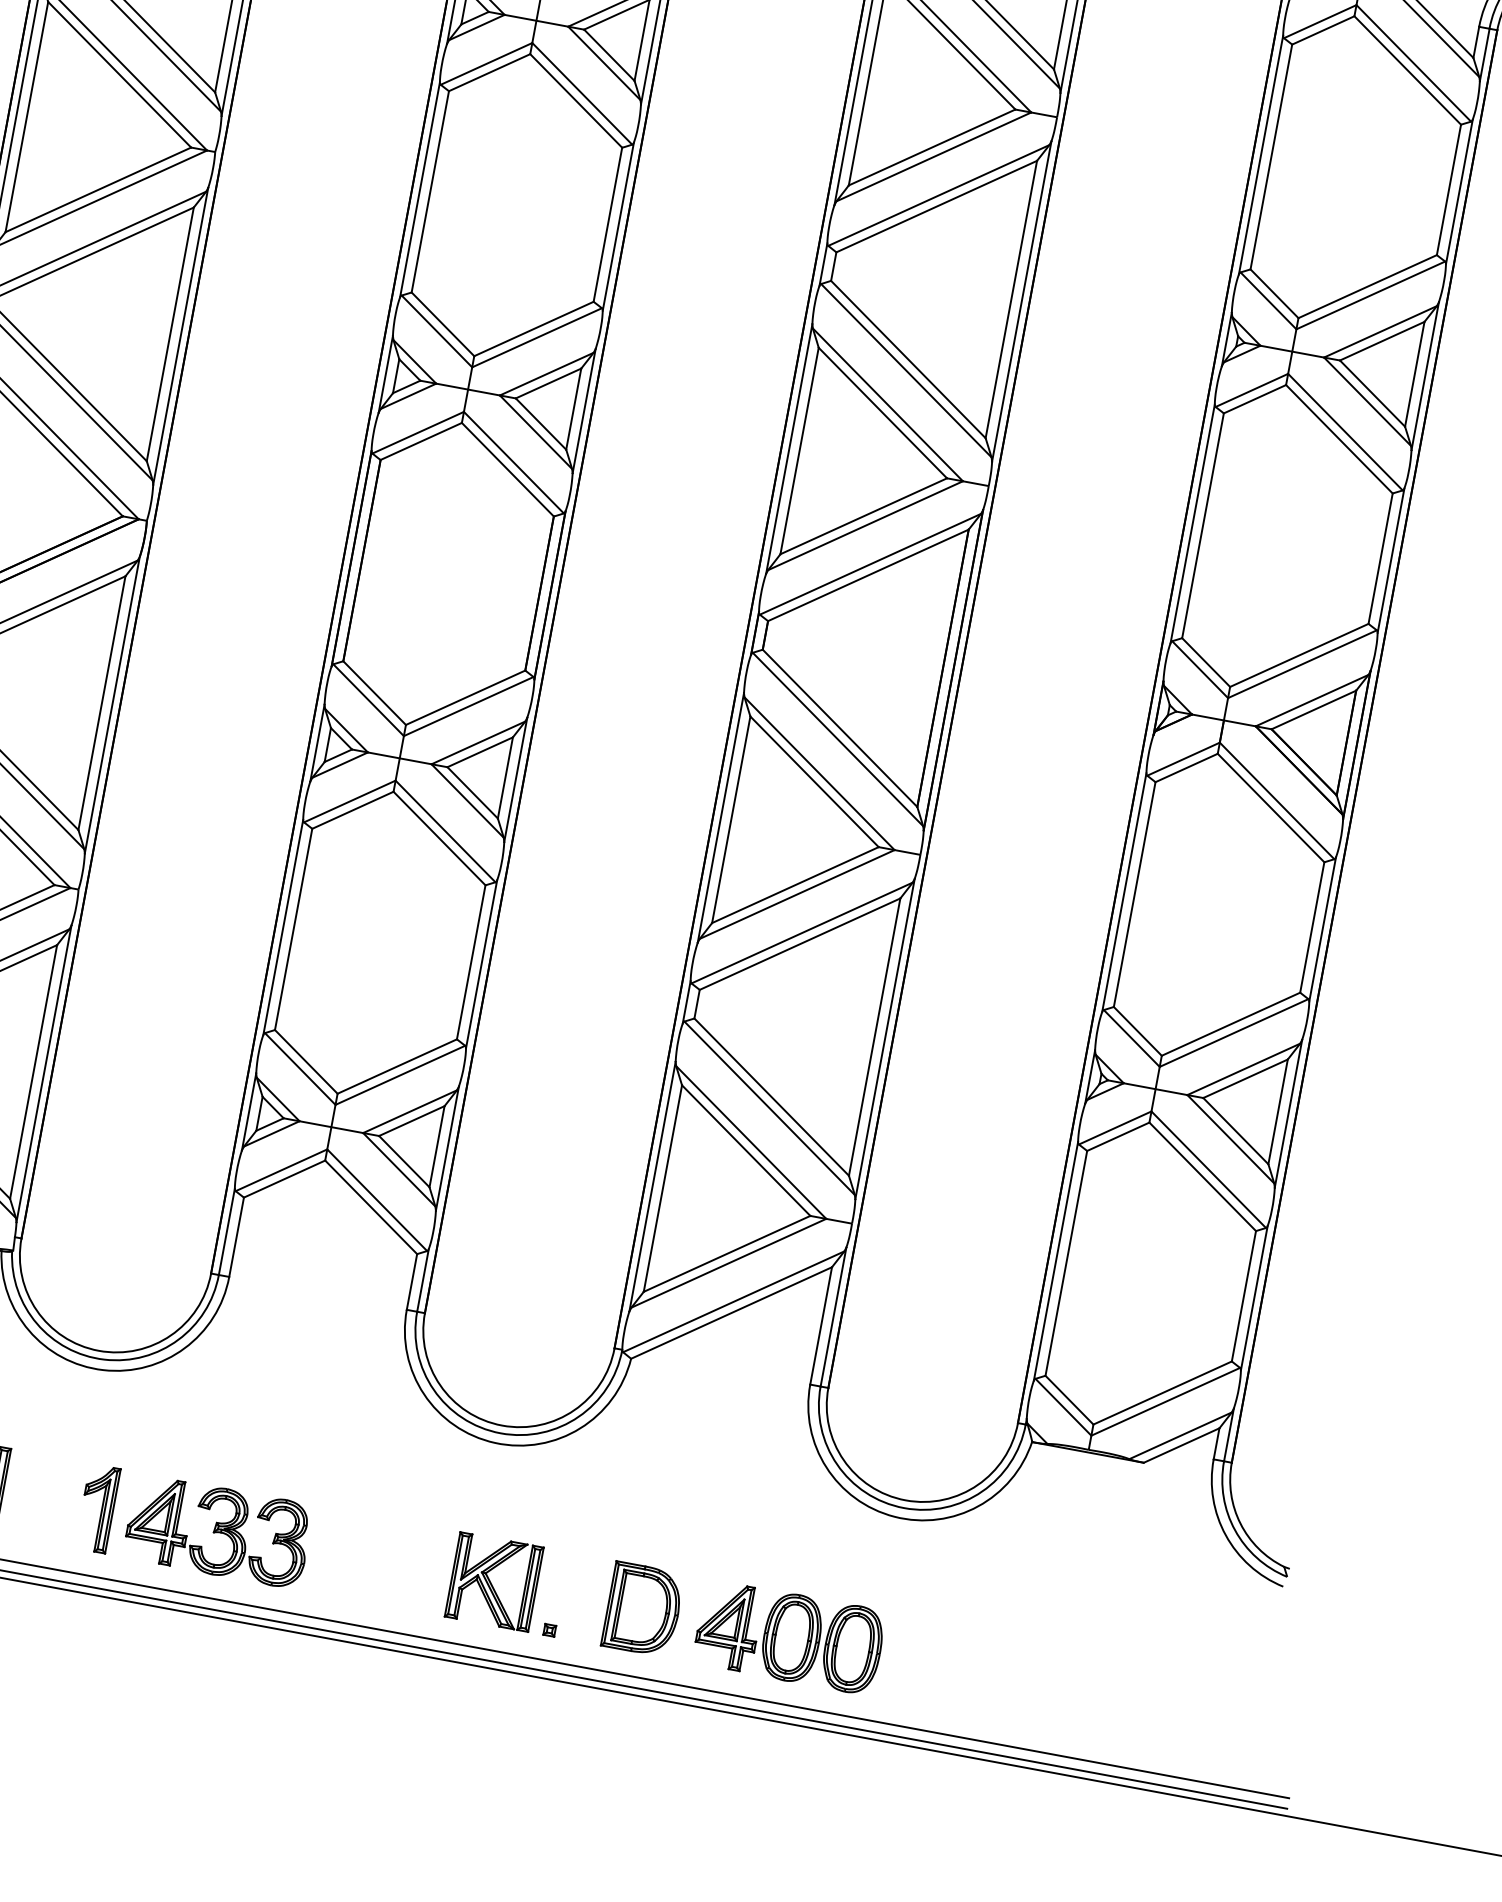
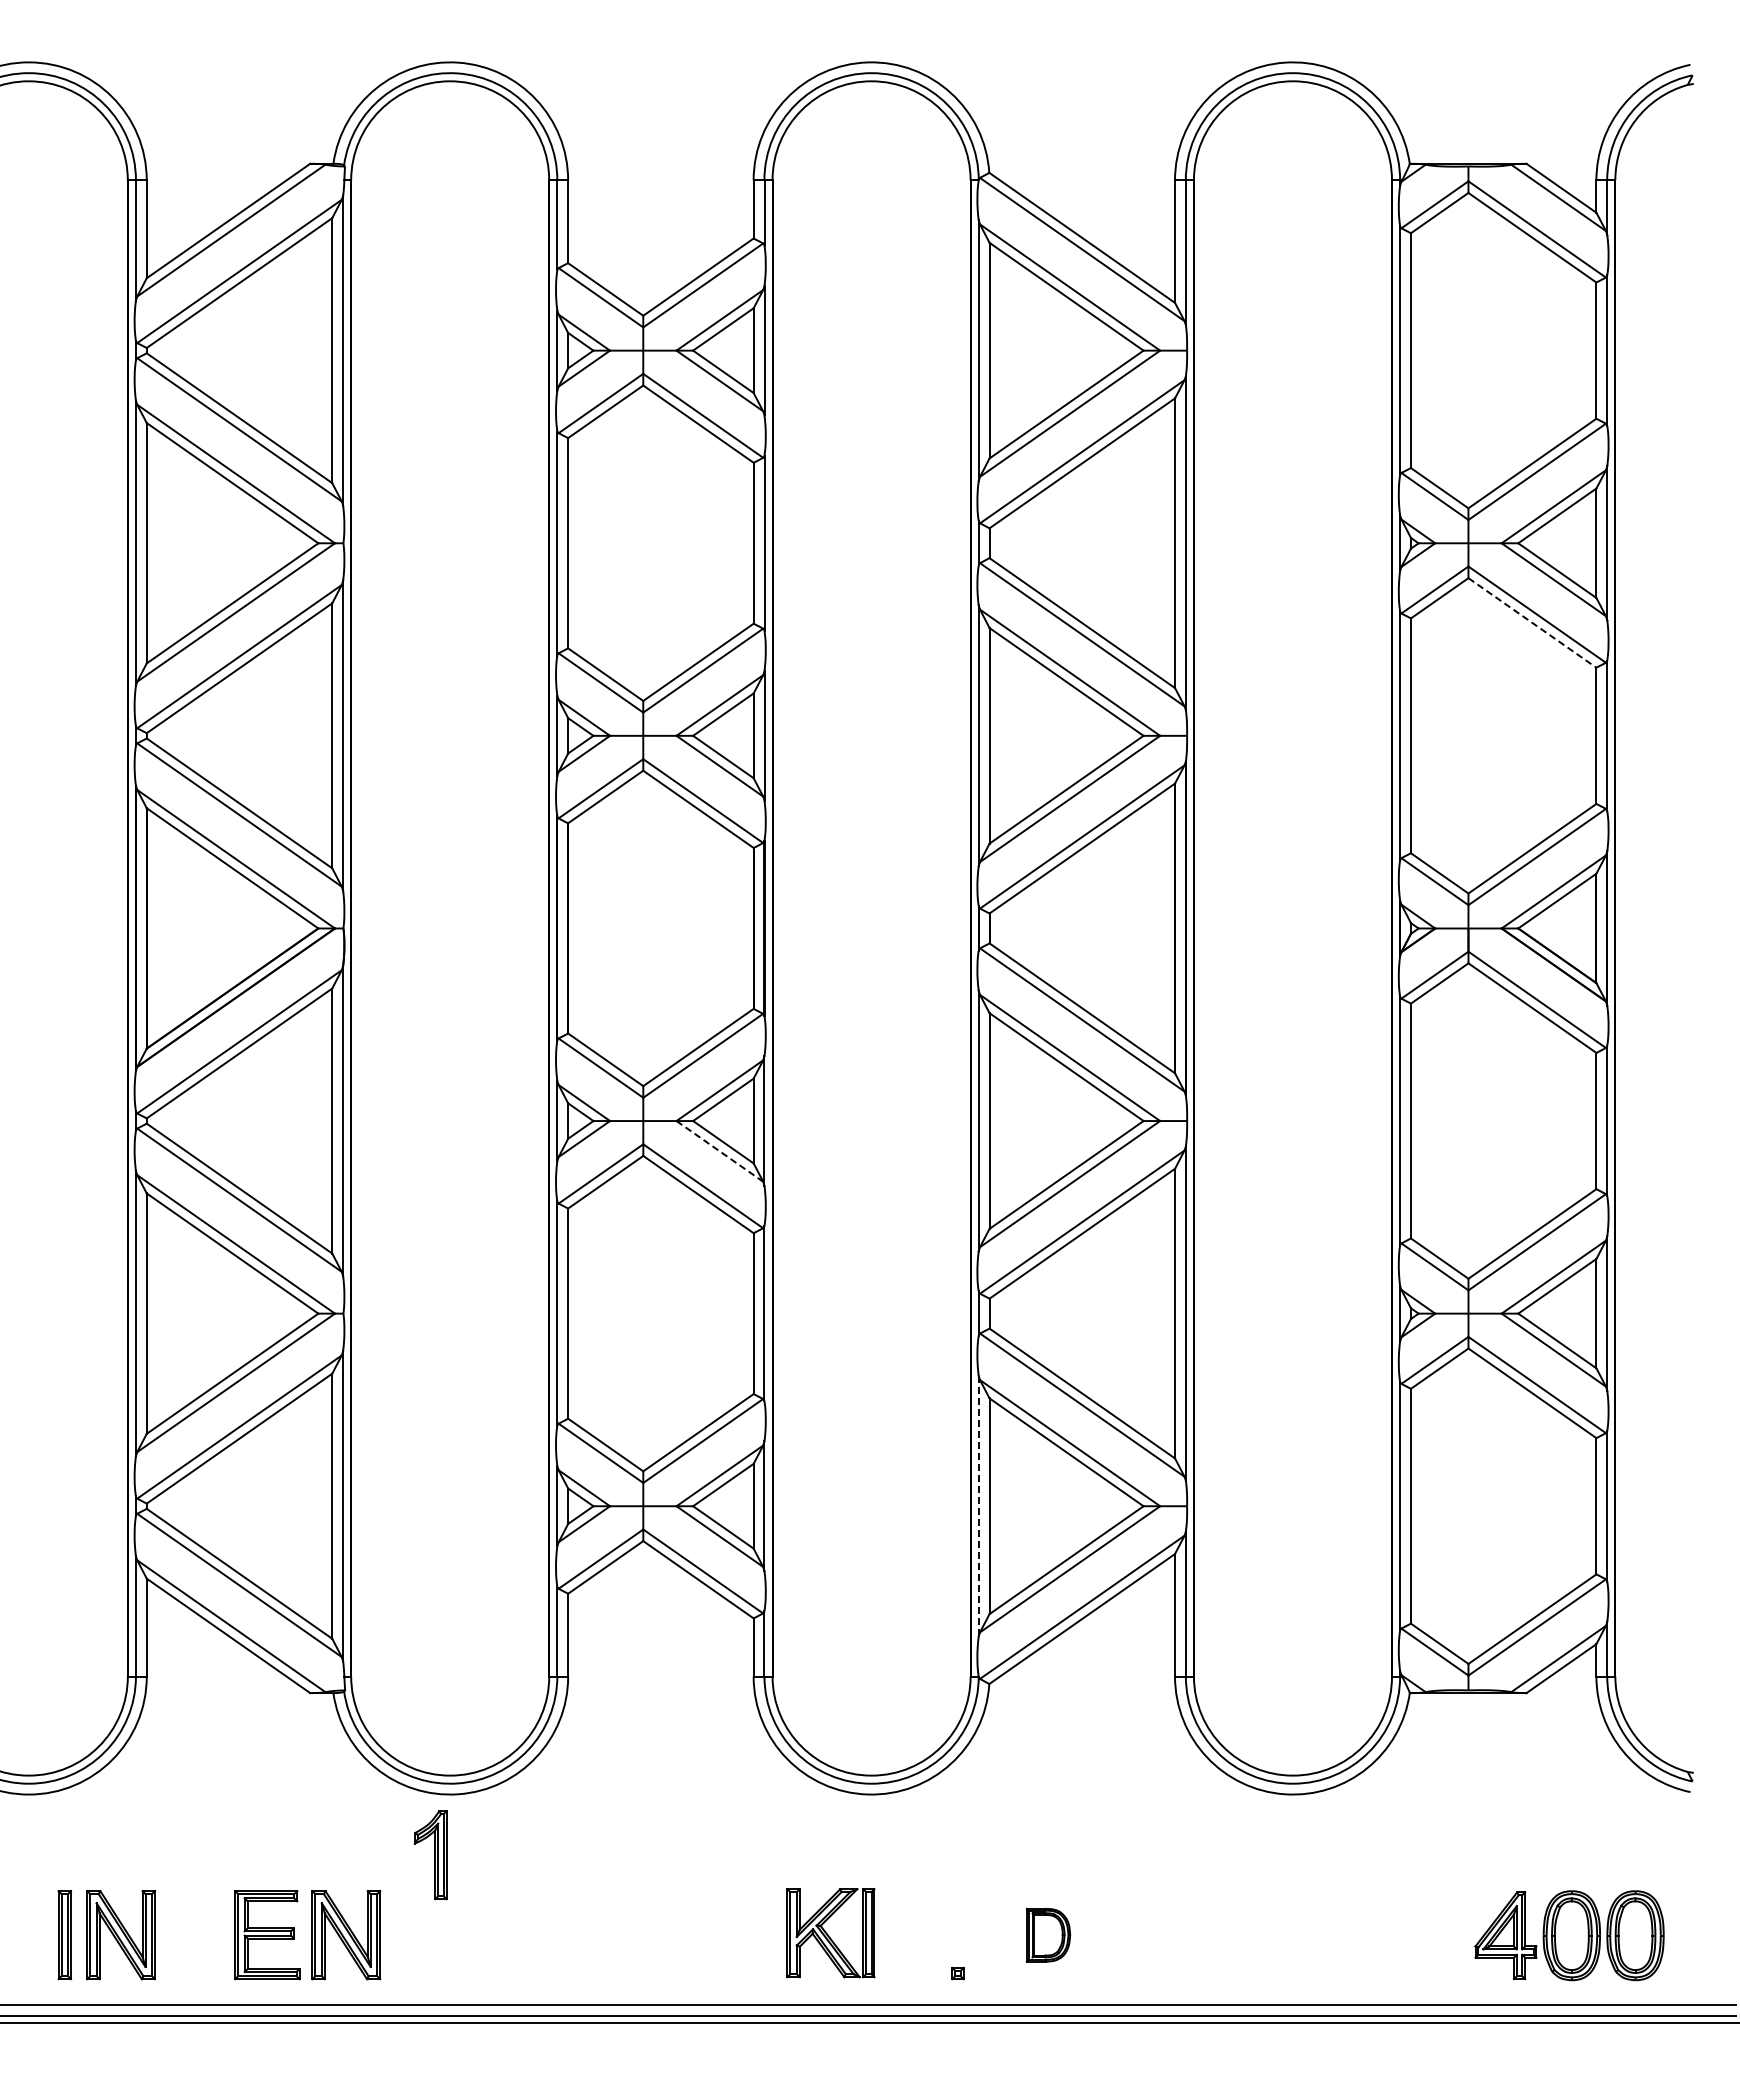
line: (1339, 439) -> (1532, 623), solid -> dashed
line: (467, 801) -> (719, 1151), solid -> dashed
line: (652, 1185) -> (978, 1505), solid -> dashed
part: (97, 1508) -> (430, 1855), moved
part: (218, 1531) -> (604, 1935), removed
part: (493, 1582) -> (830, 1933), moved
part: (643, 1610) -> (1048, 1935), size x0.6
part: (789, 1637) -> (1569, 1935), moved

